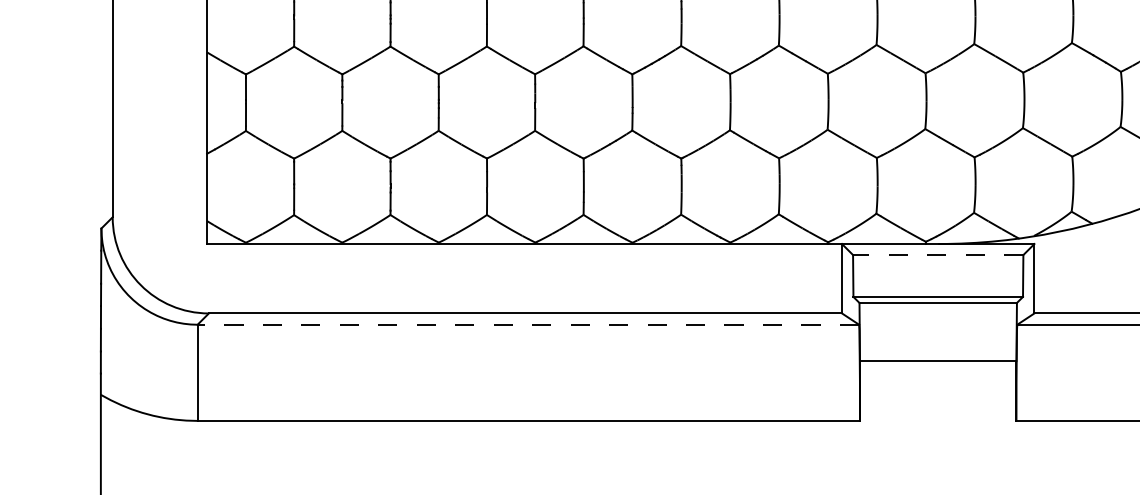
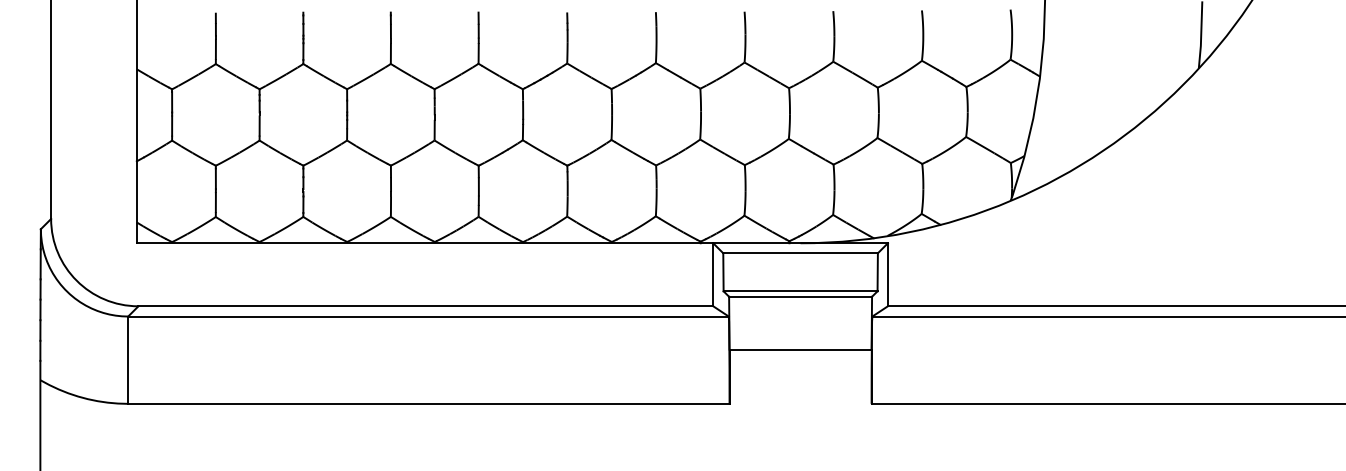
line: (938, 255) -> (800, 253), dashed -> solid
line: (528, 324) -> (428, 316), dashed -> solid

